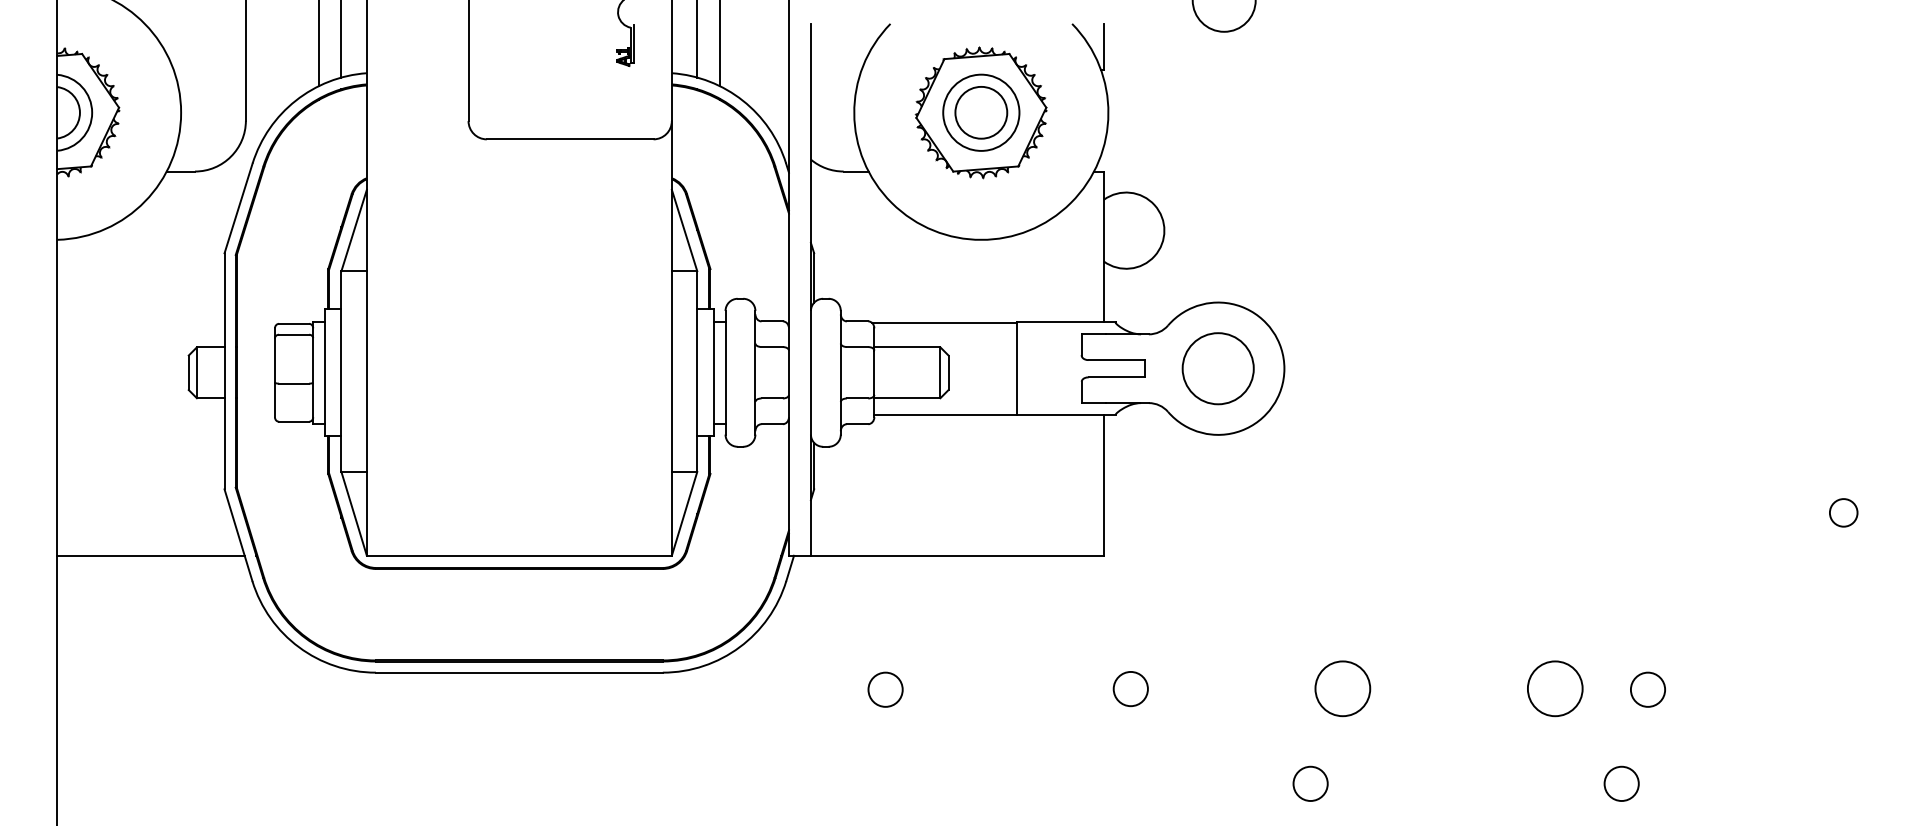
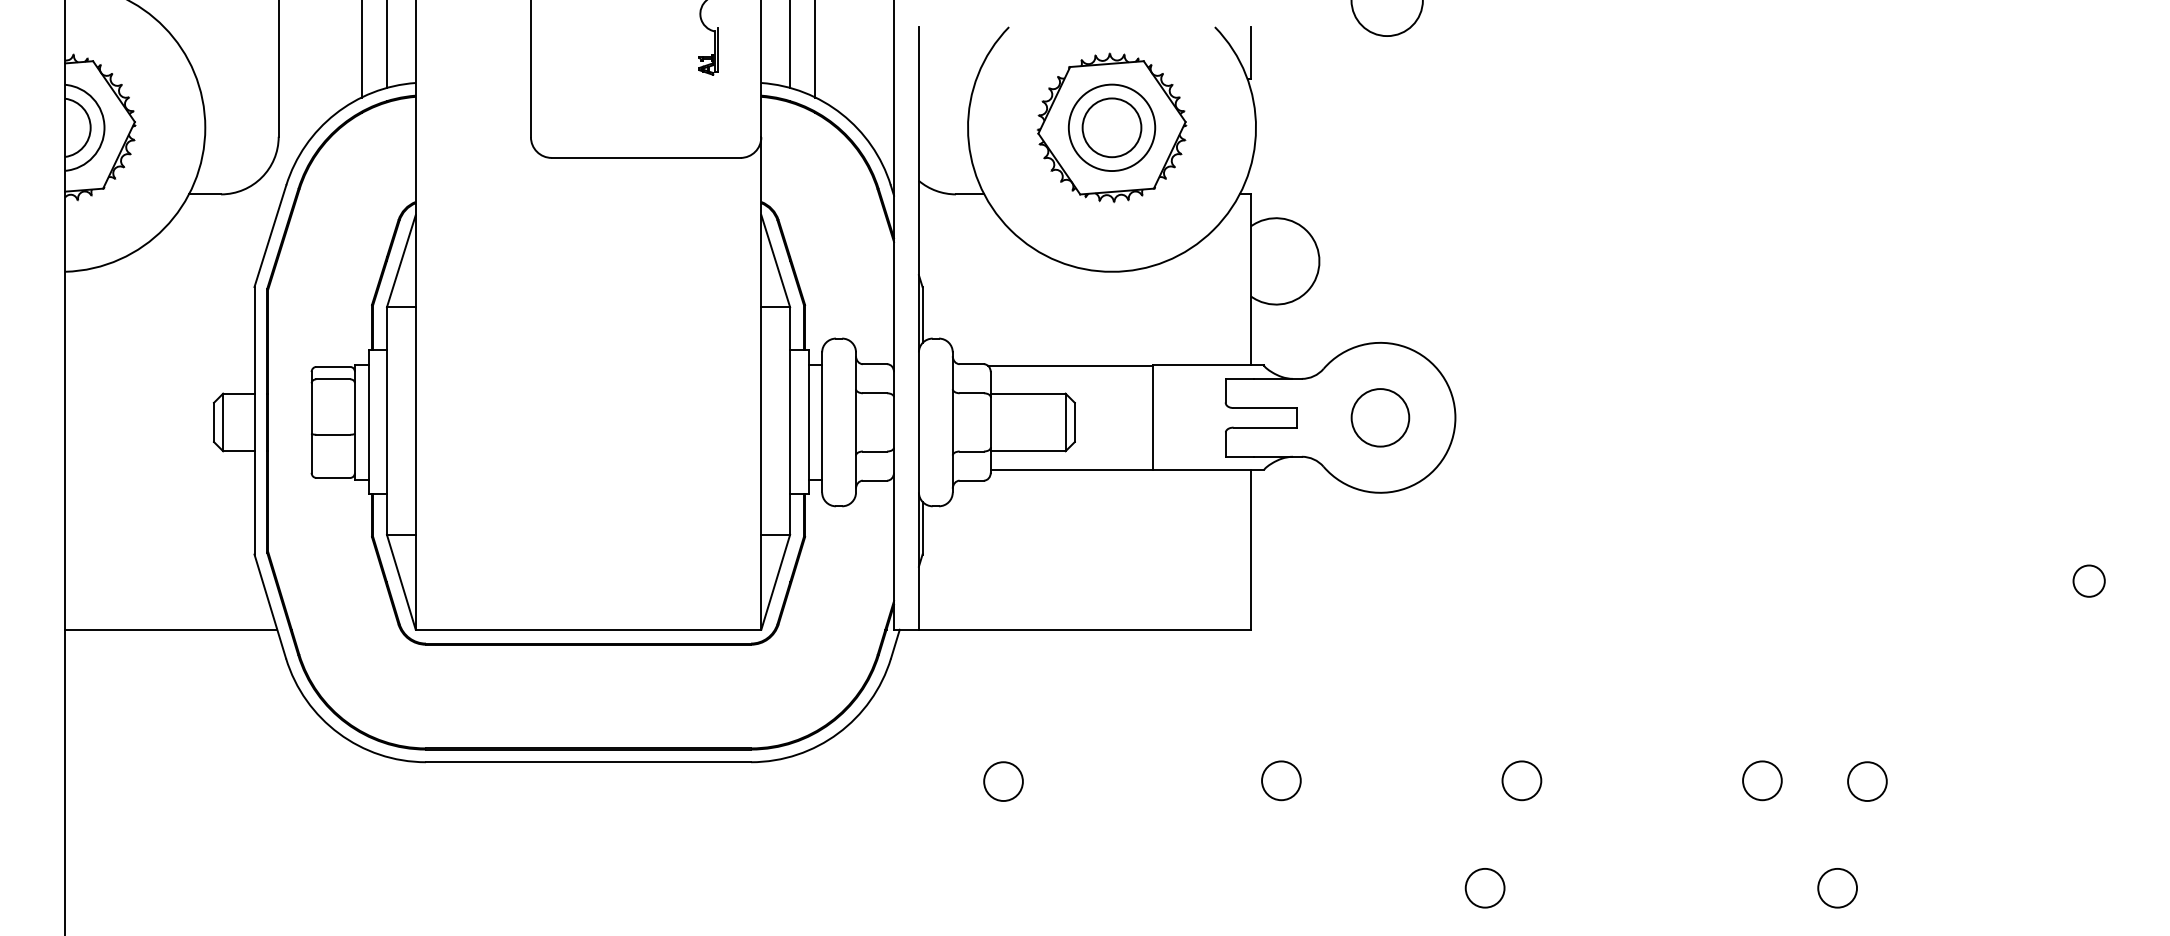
circle: (1217, 368) -> (1379, 417), size x0.71
circle: (1343, 689) -> (1522, 781), size x0.62
circle: (1555, 689) -> (1762, 781), size x0.62

